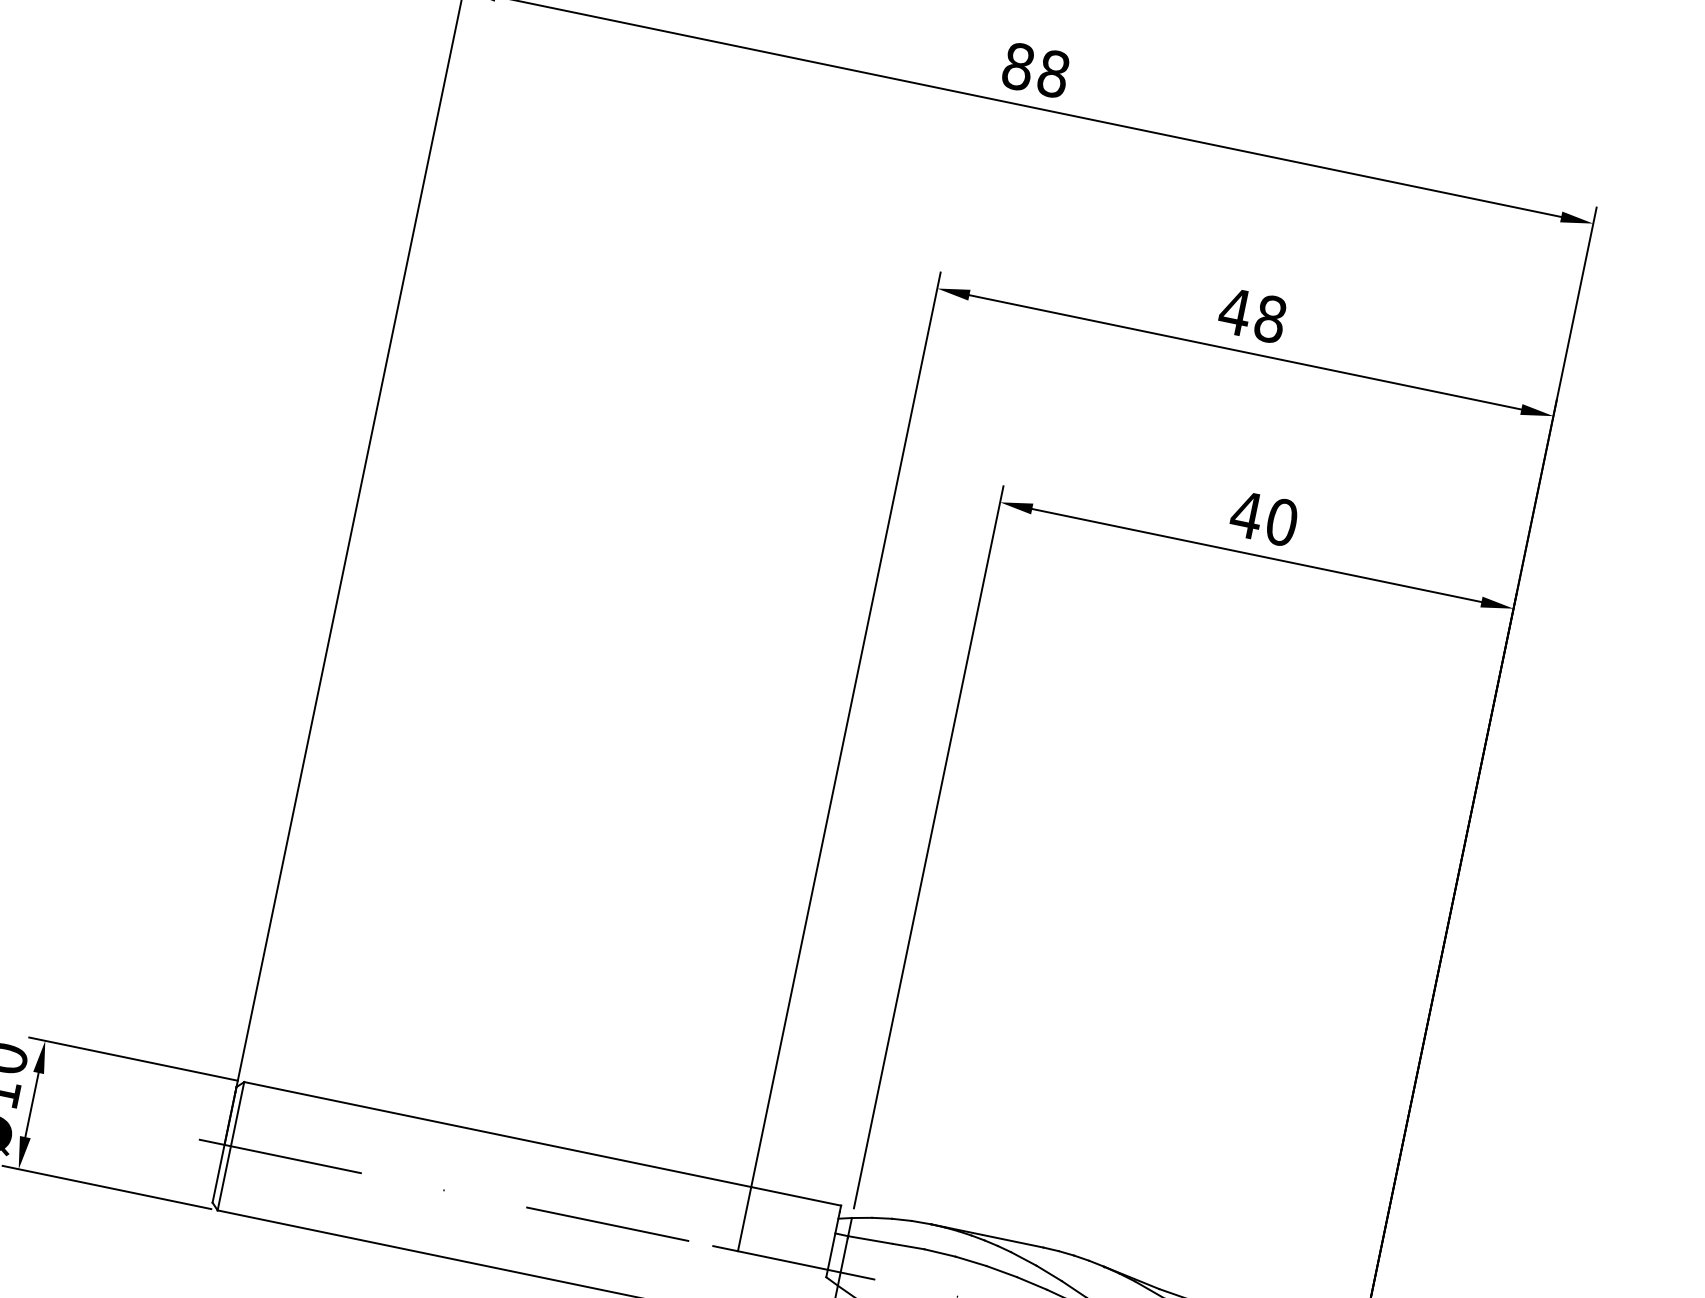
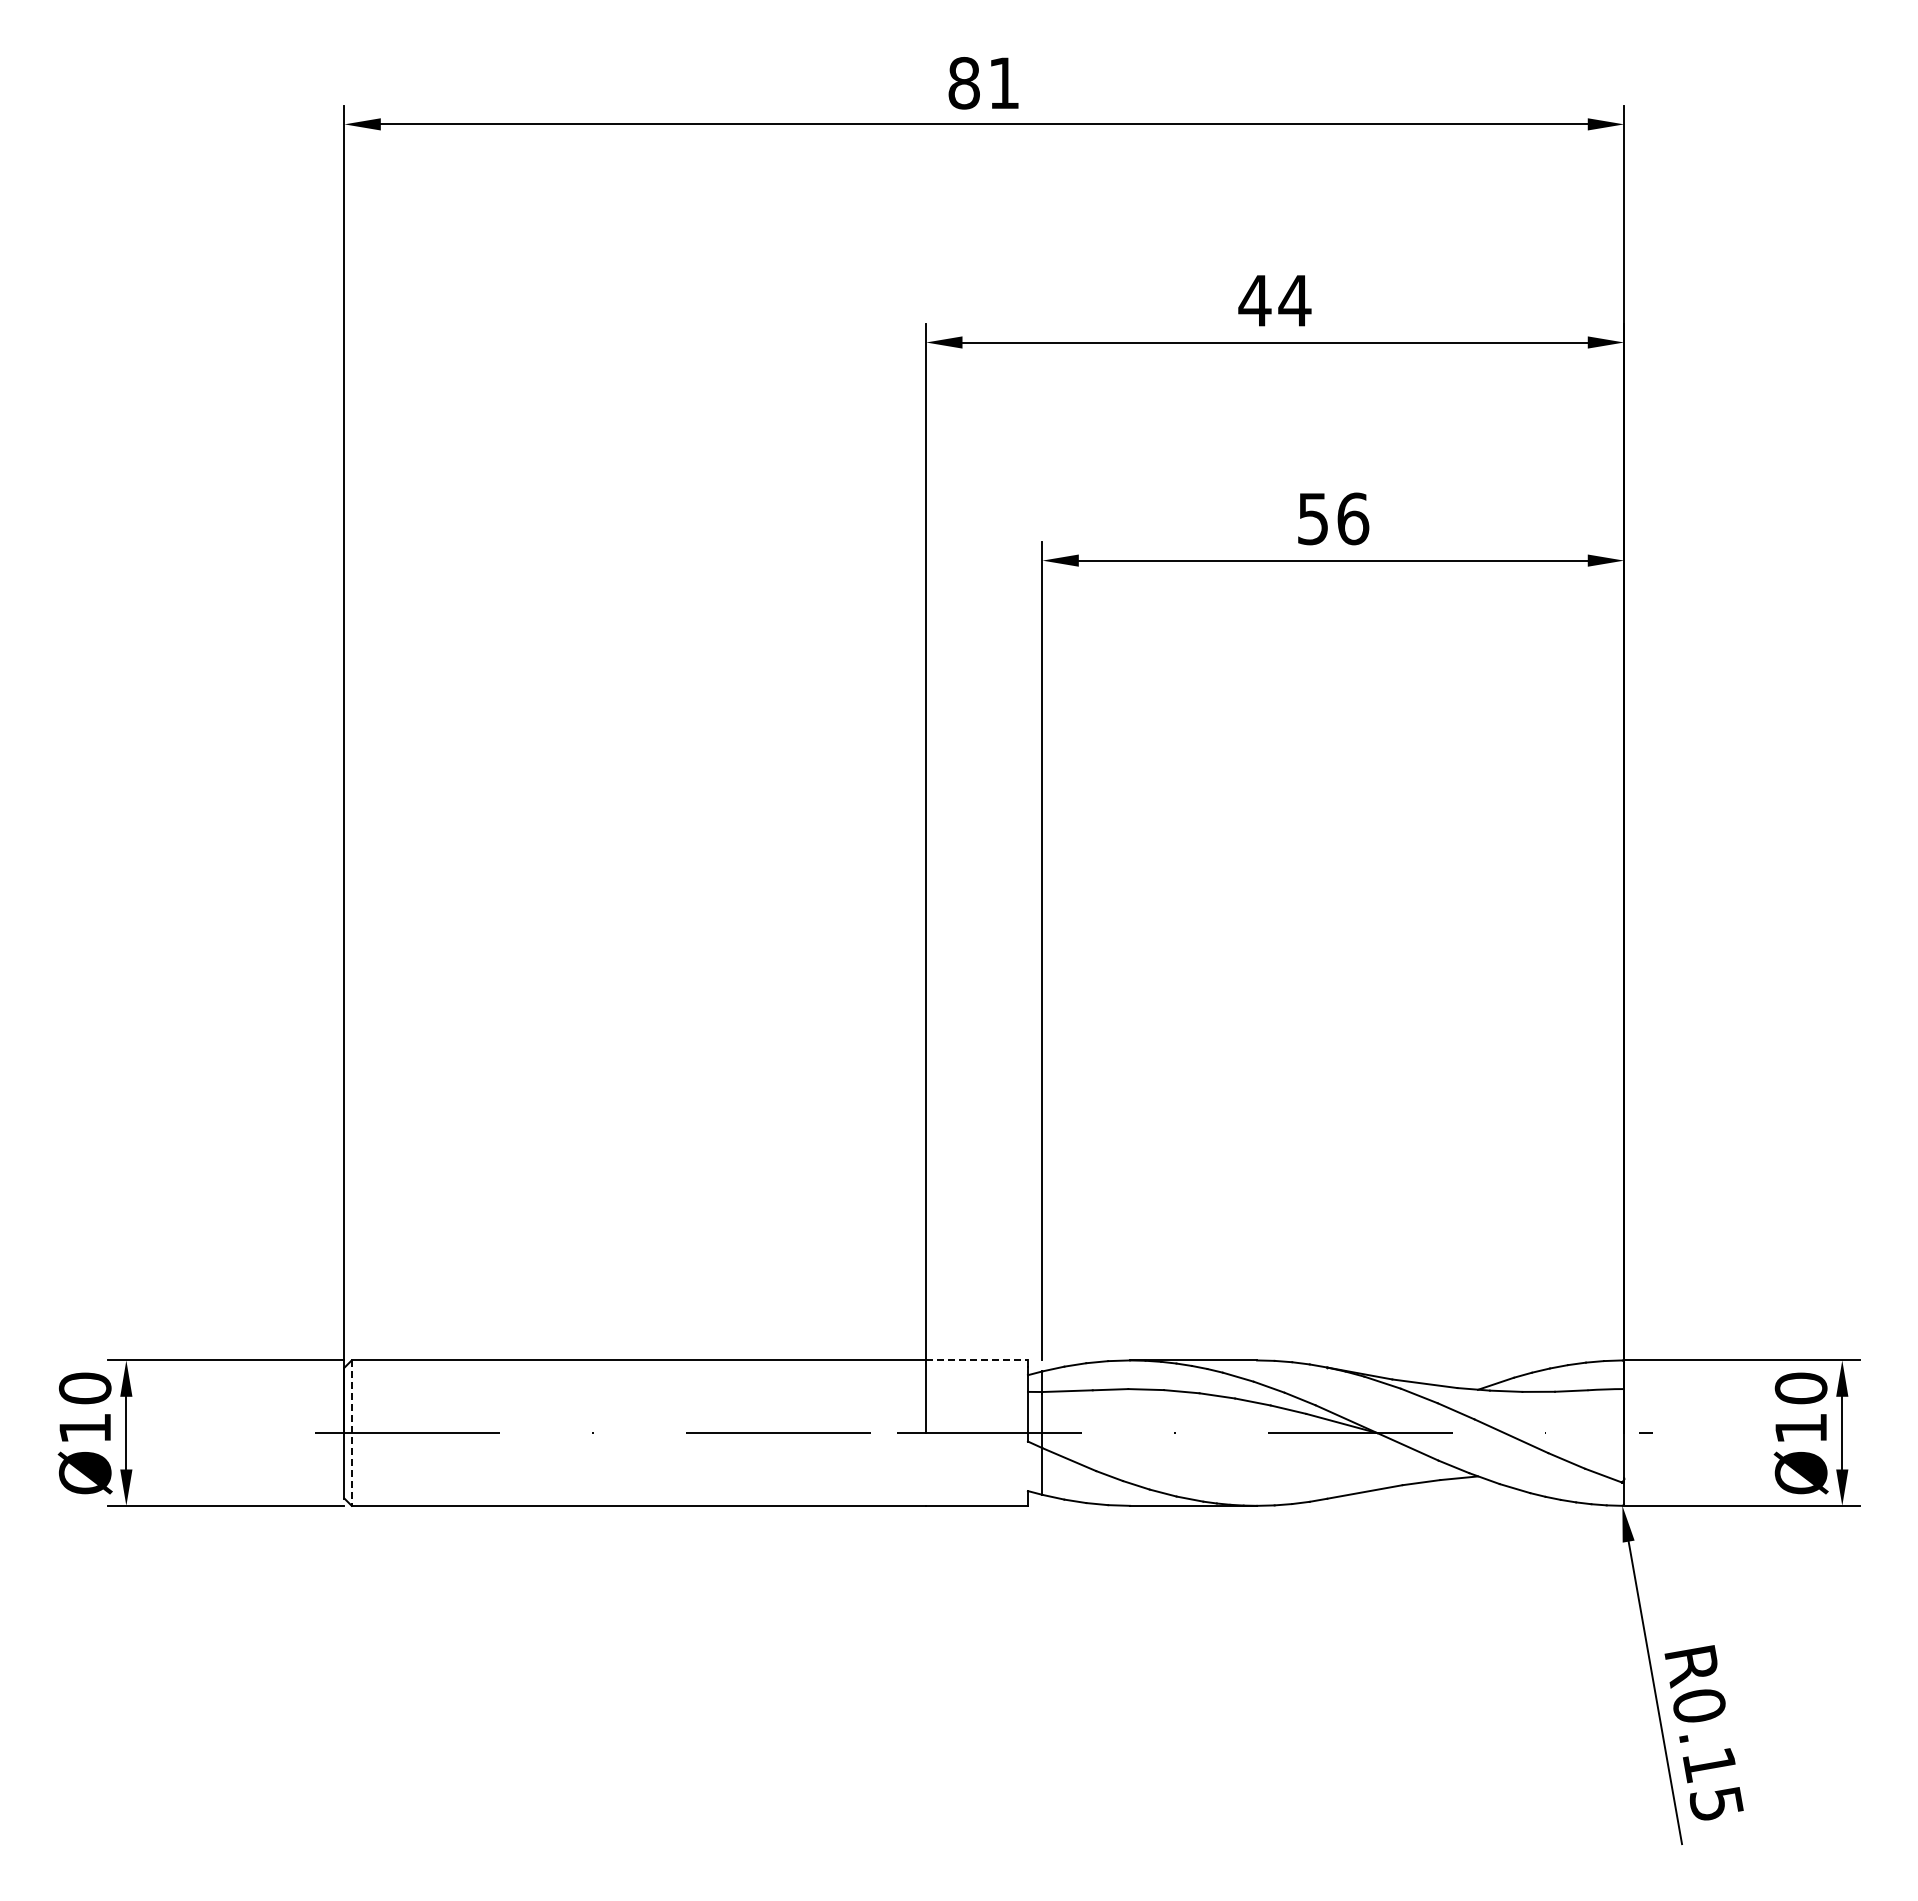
text: (1052, 74) -> (1003, 83), 88 -> 81
text: (1270, 318) -> (1294, 300), 48 -> 44
text: (1263, 518) -> (1332, 518), 40 -> 56
line: (230, 1146) -> (351, 1433), solid -> dashed
line: (796, 1196) -> (977, 1360), solid -> dashed

